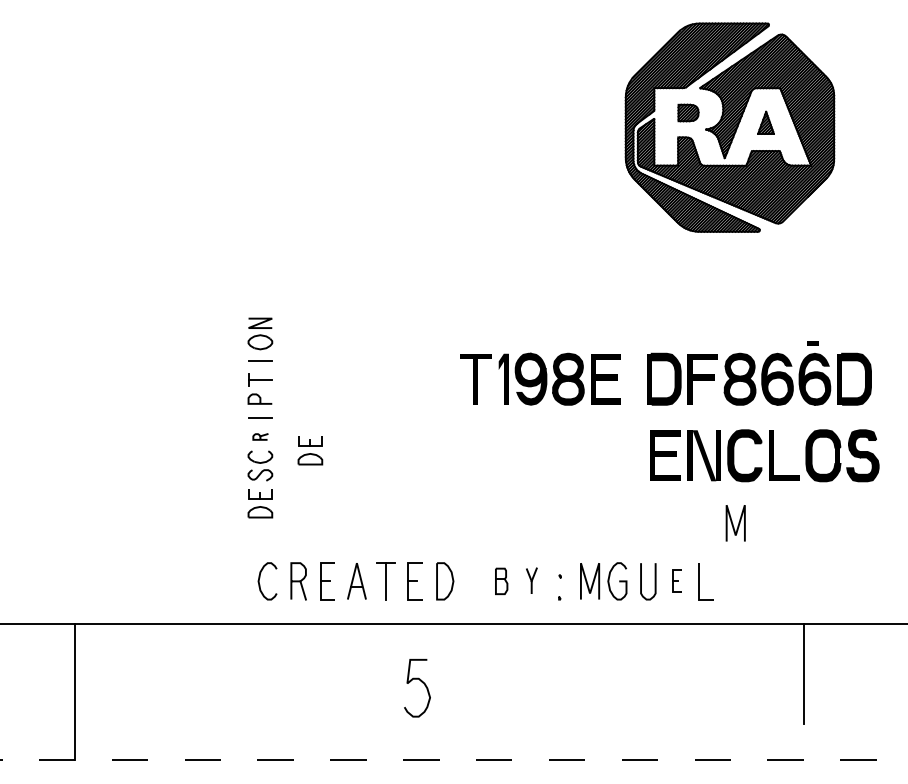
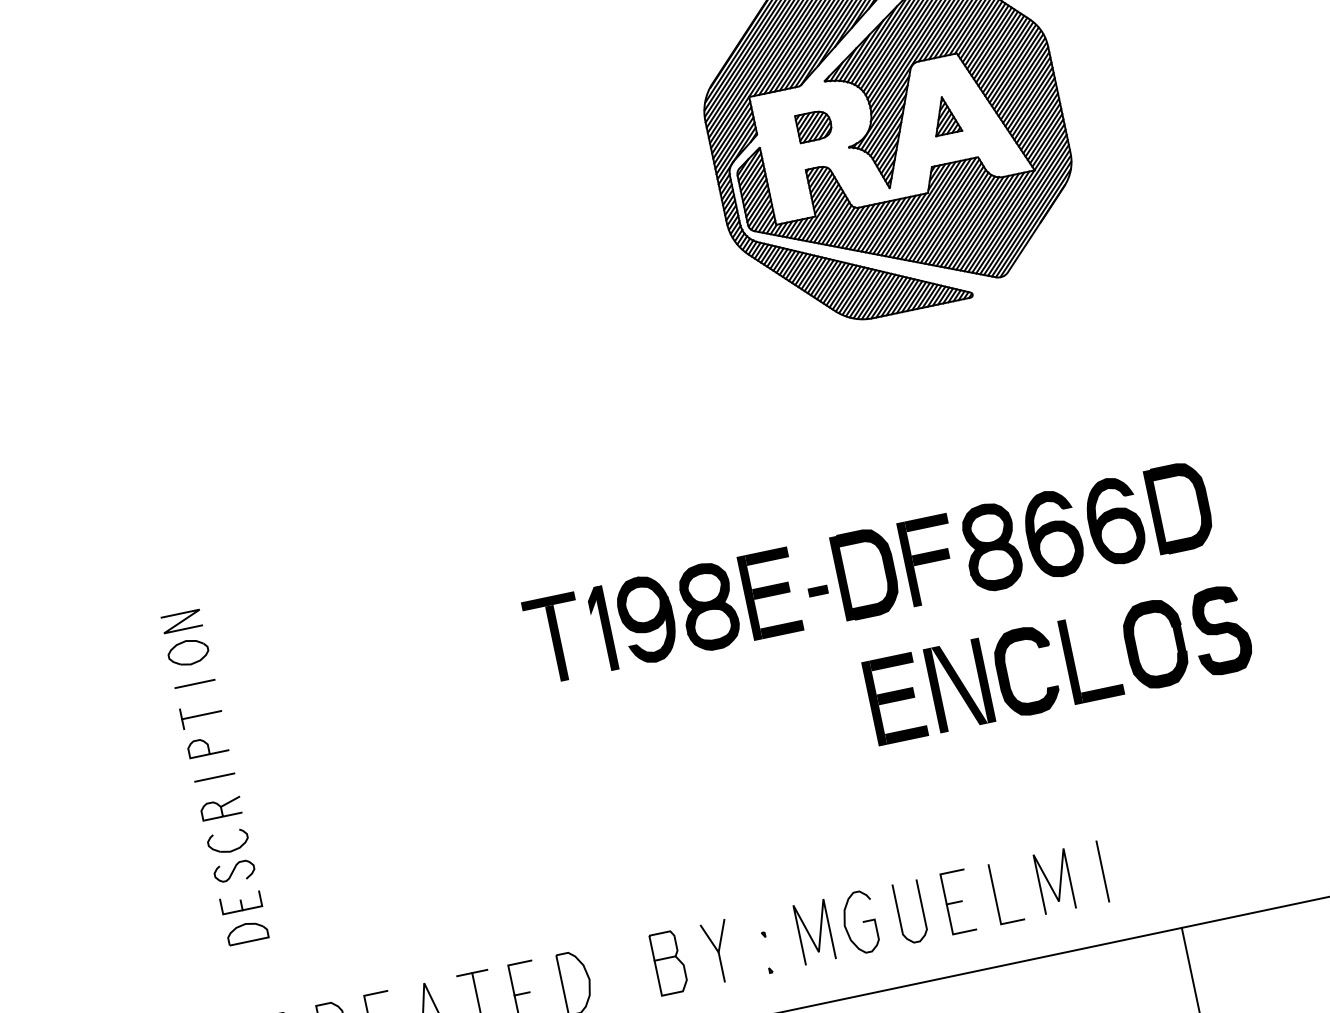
part: (812, 343) -> (817, 591), moved
part: (260, 436) -> (221, 807), size x1.67
part: (310, 450) -> (308, 813), removed
line: (733, 523) -> (1051, 882), moved
part: (531, 580) -> (717, 951), size x1.43
part: (501, 581) -> (668, 963), size x1.43
part: (676, 581) -> (957, 902), size x1.67
line: (764, 581) -> (1102, 871), added

